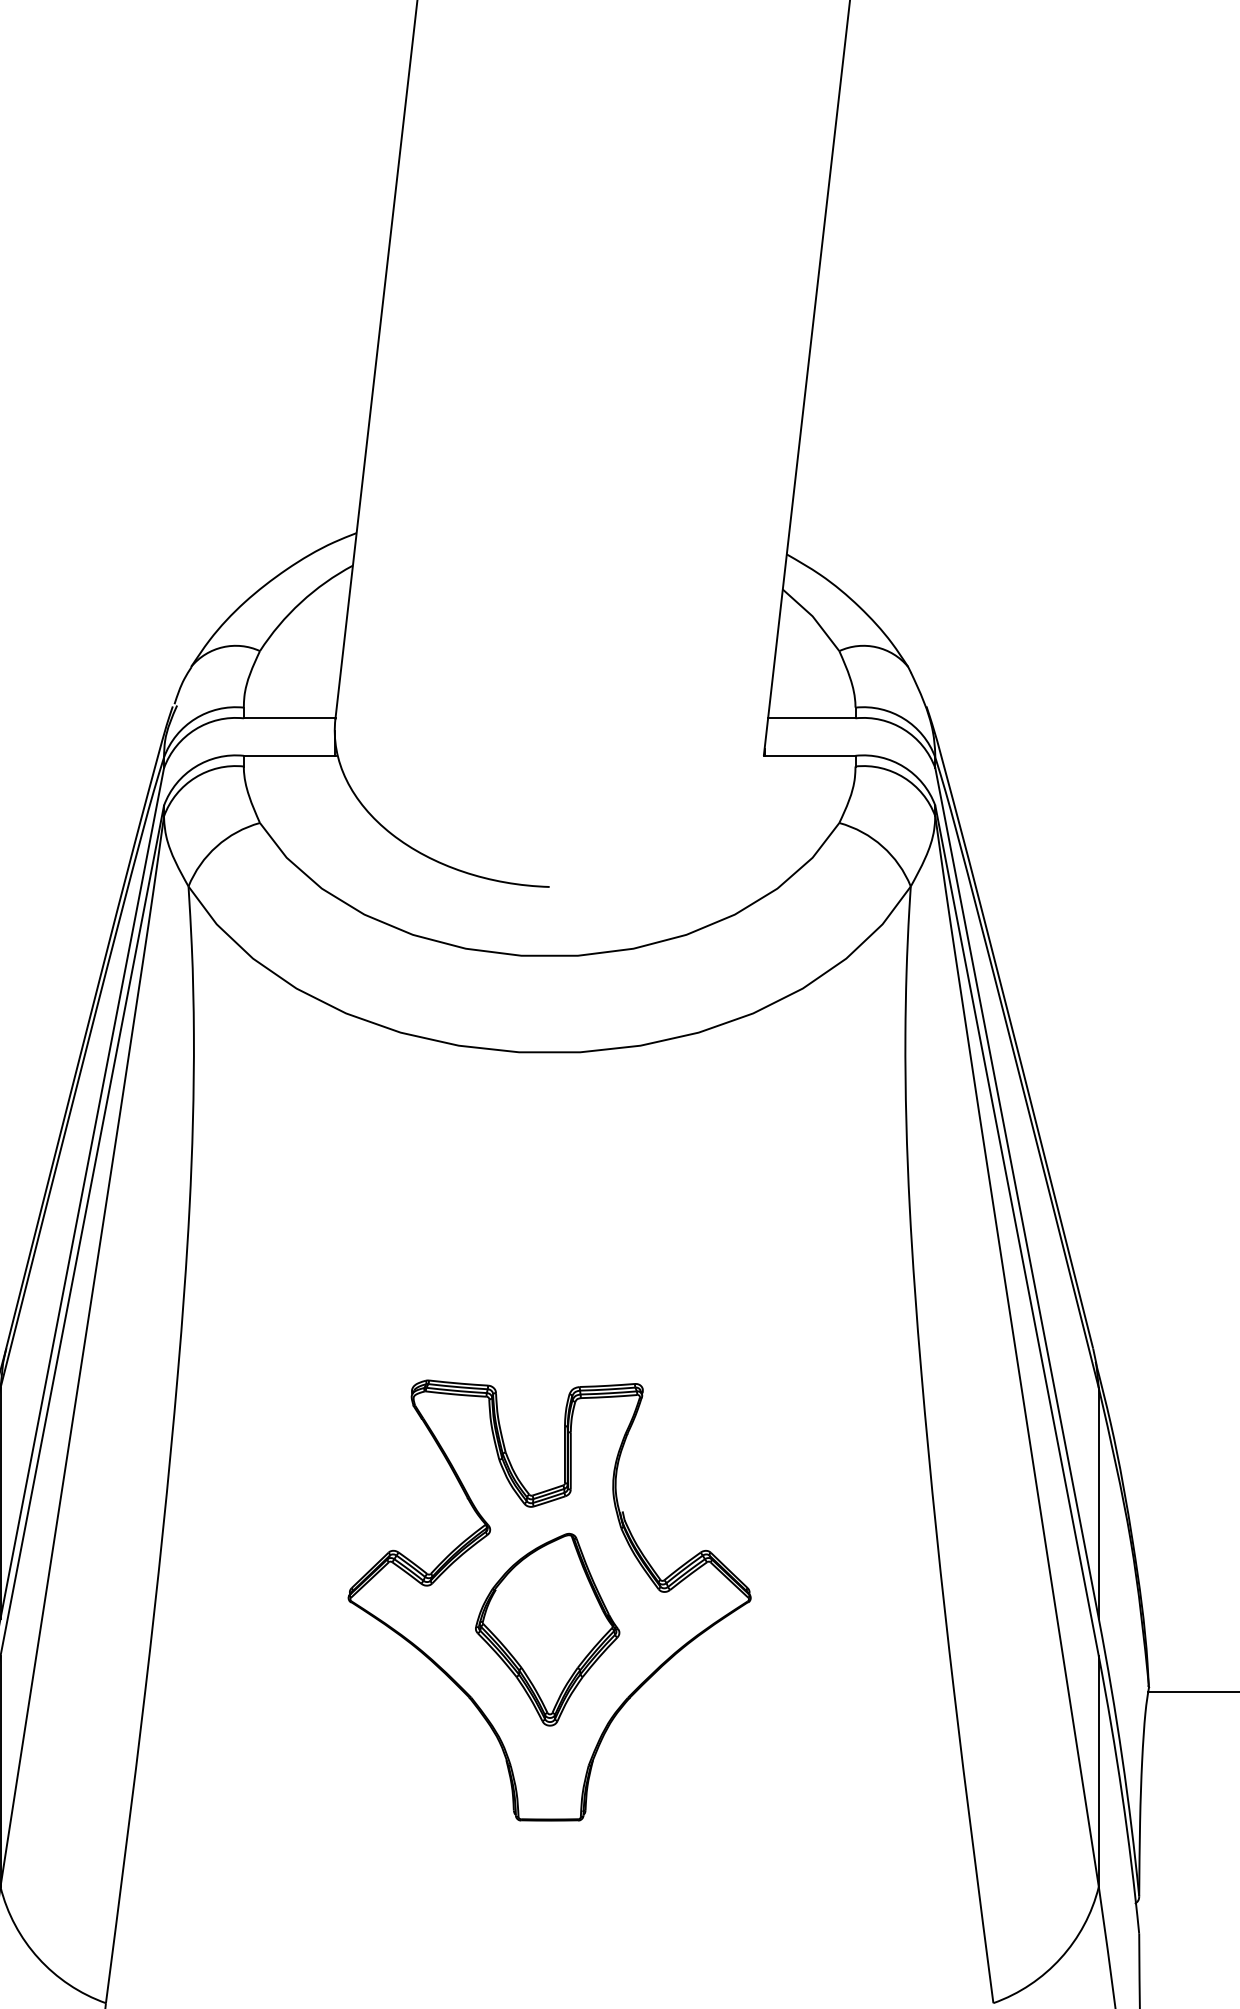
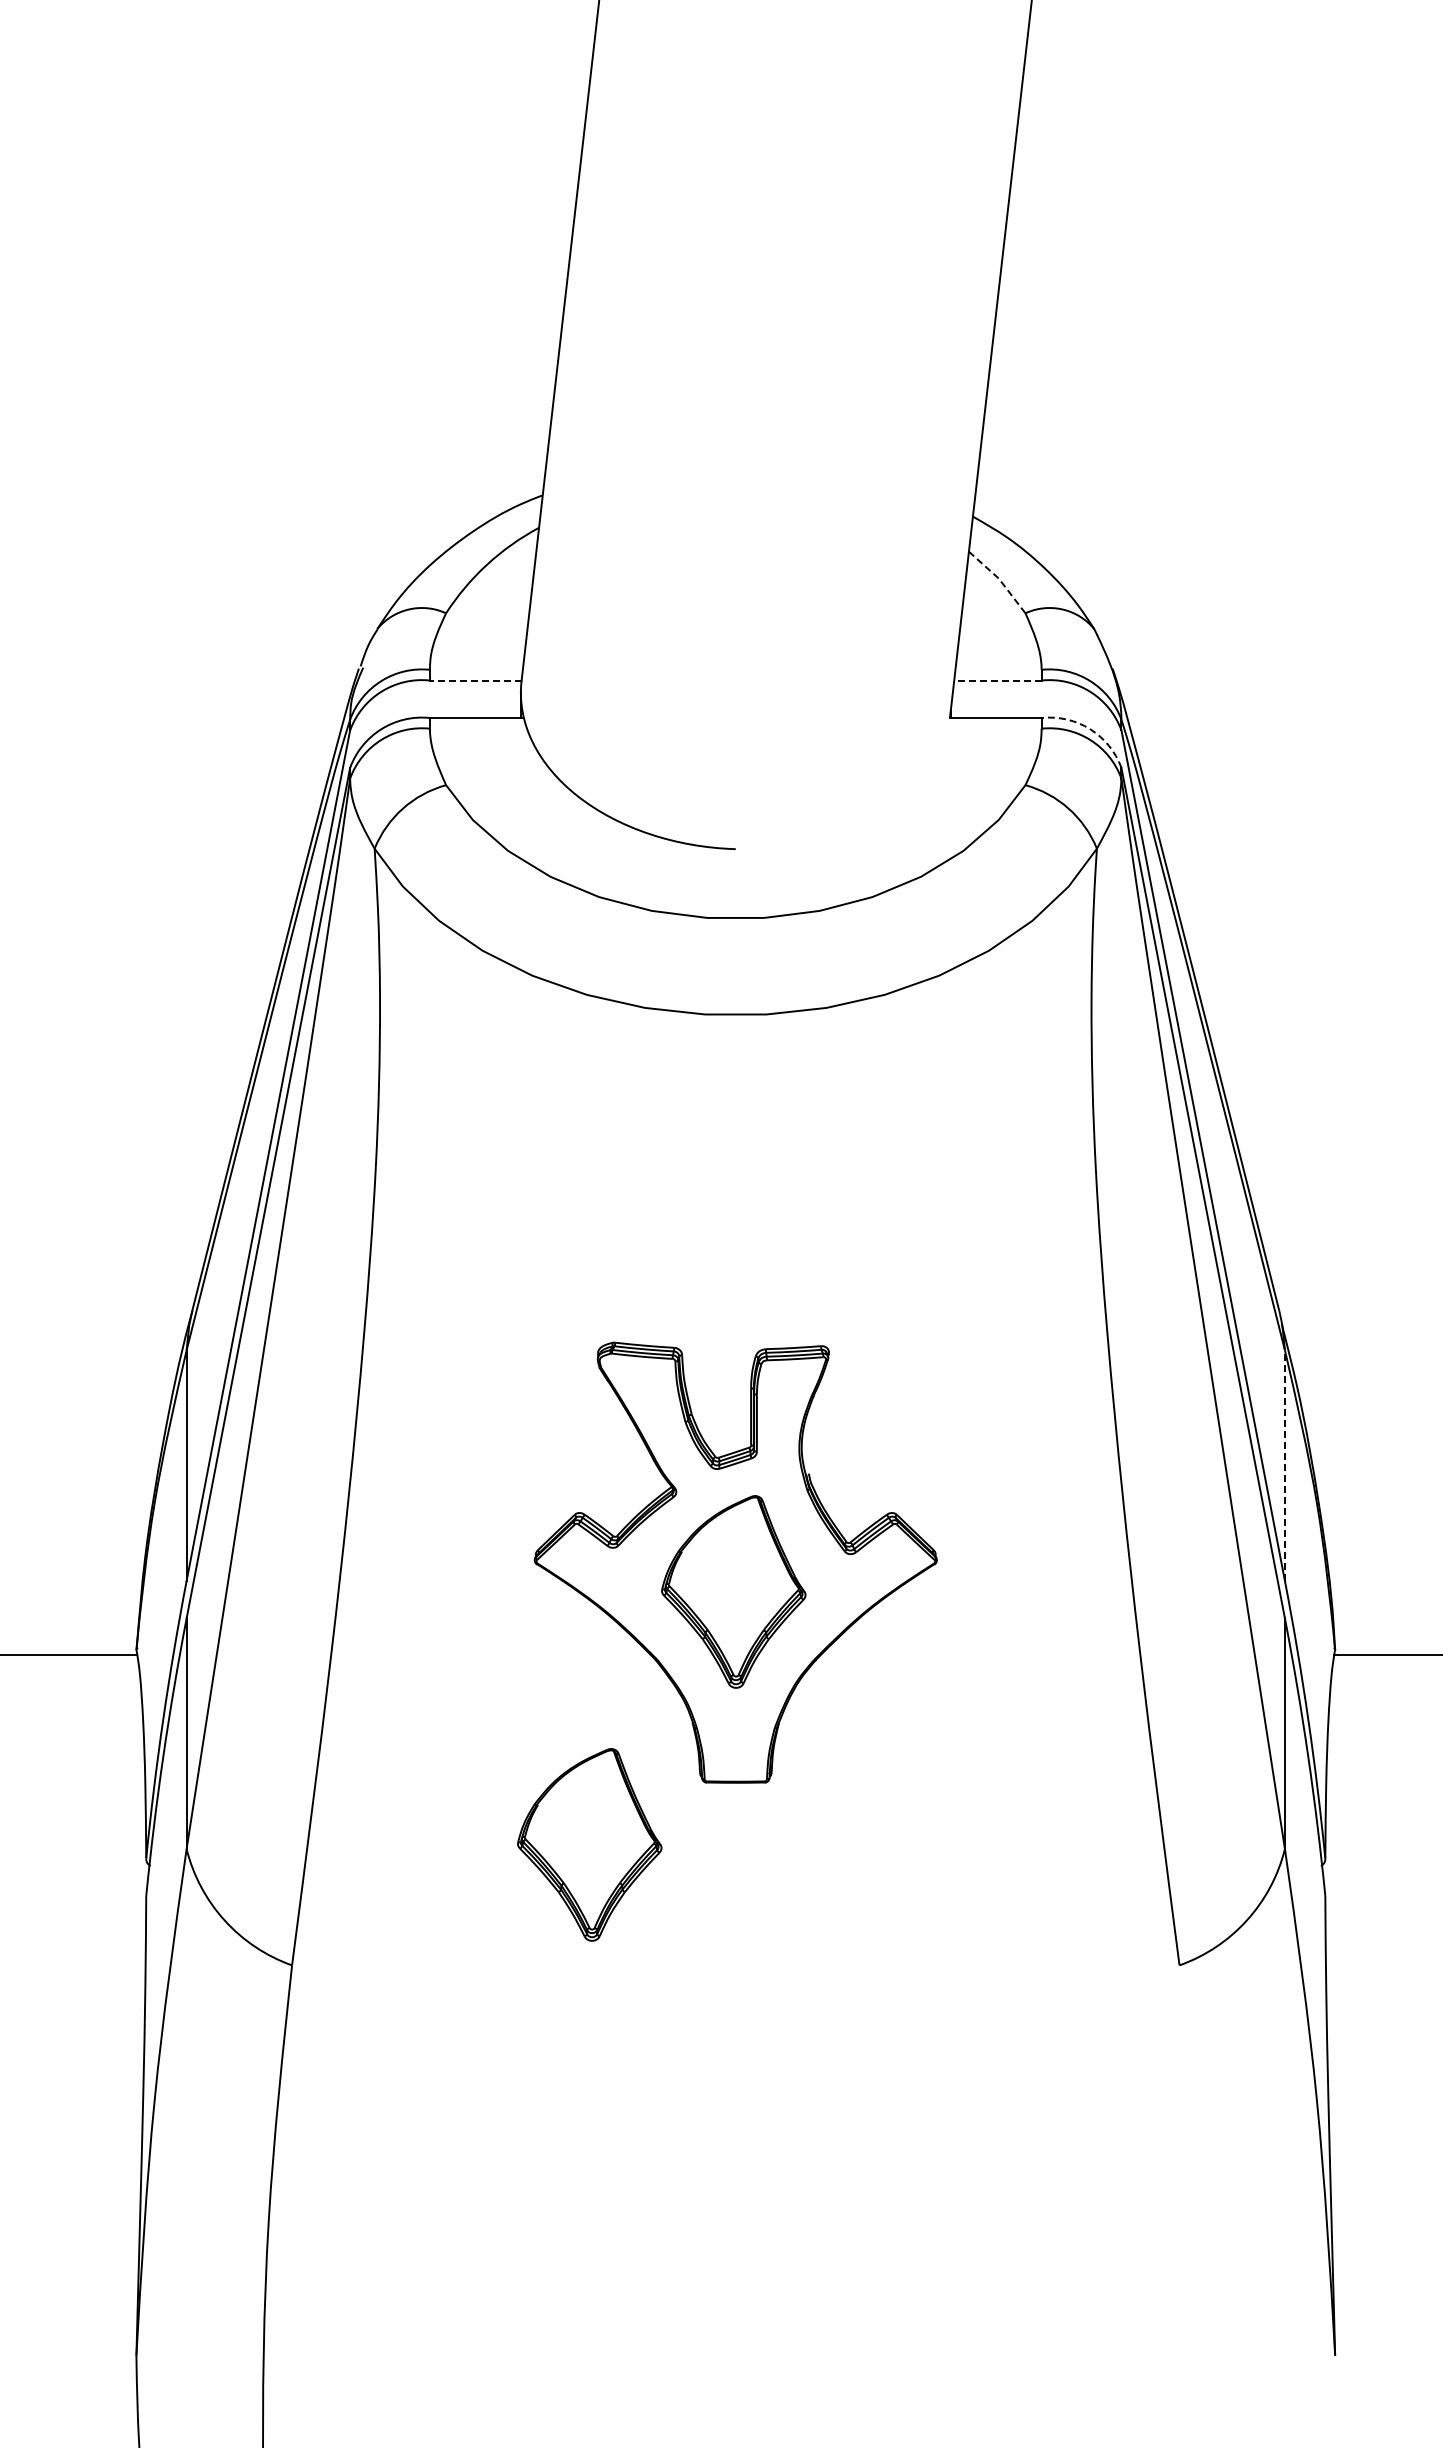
line: (813, 617) -> (999, 579), solid -> dashed
line: (289, 718) -> (475, 680), solid -> dashed
line: (811, 718) -> (997, 680), solid -> dashed
arc: (904, 767) -> (1090, 729), solid -> dashed
line: (1098, 1503) -> (1284, 1465), solid -> dashed
part: (403, 1882) -> (589, 1844), added

